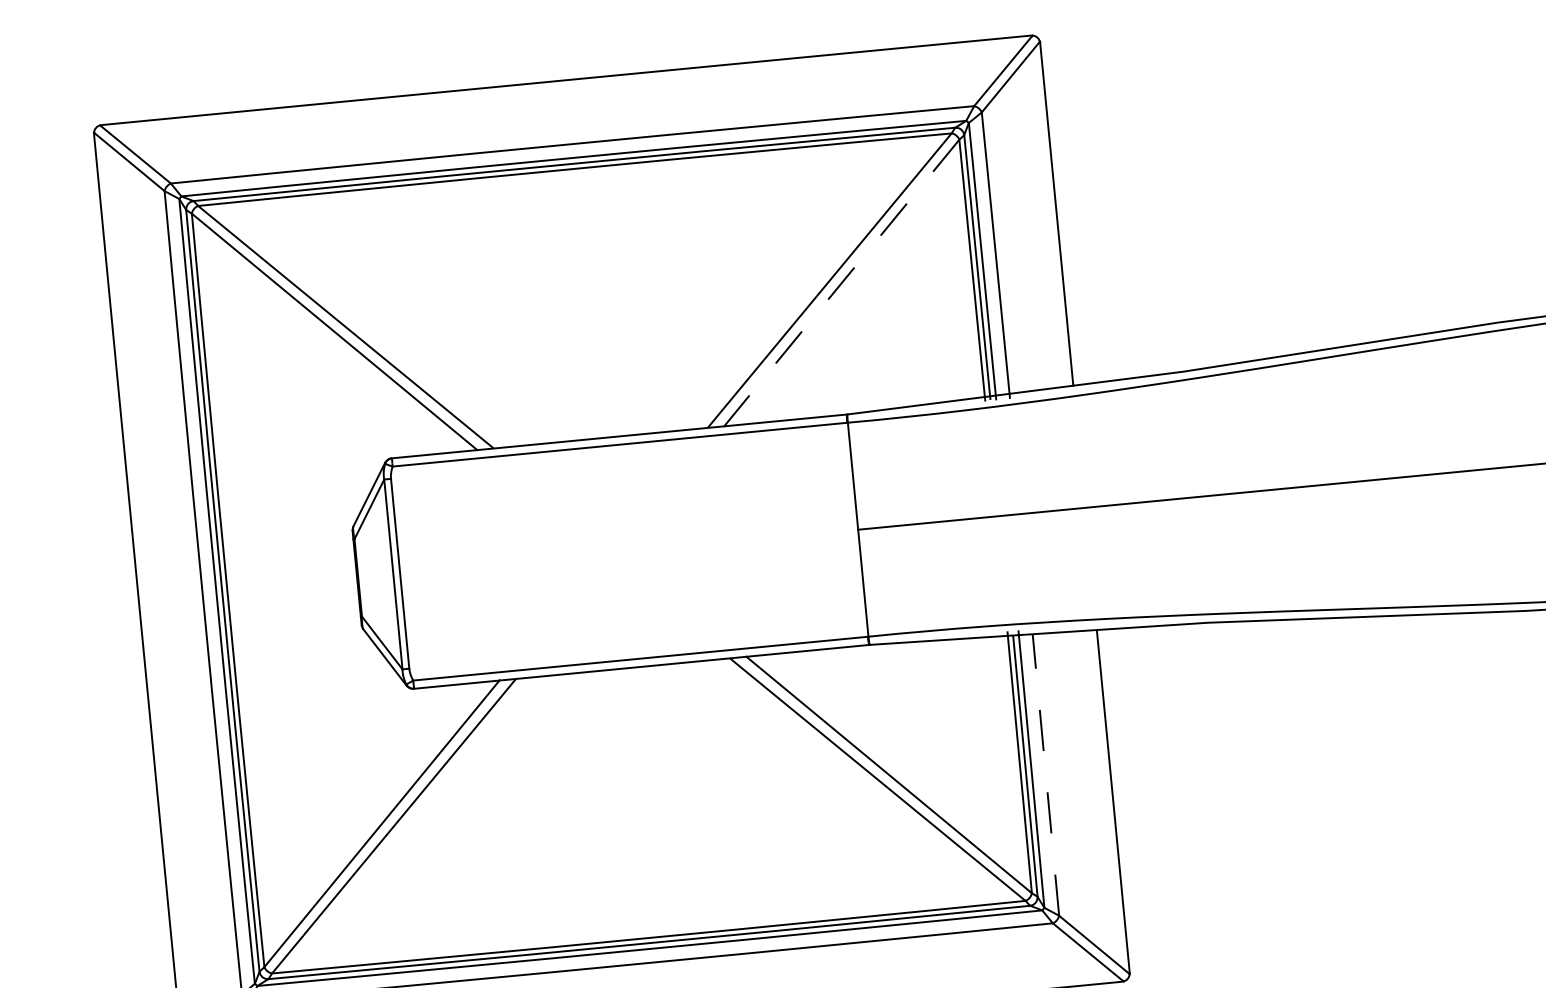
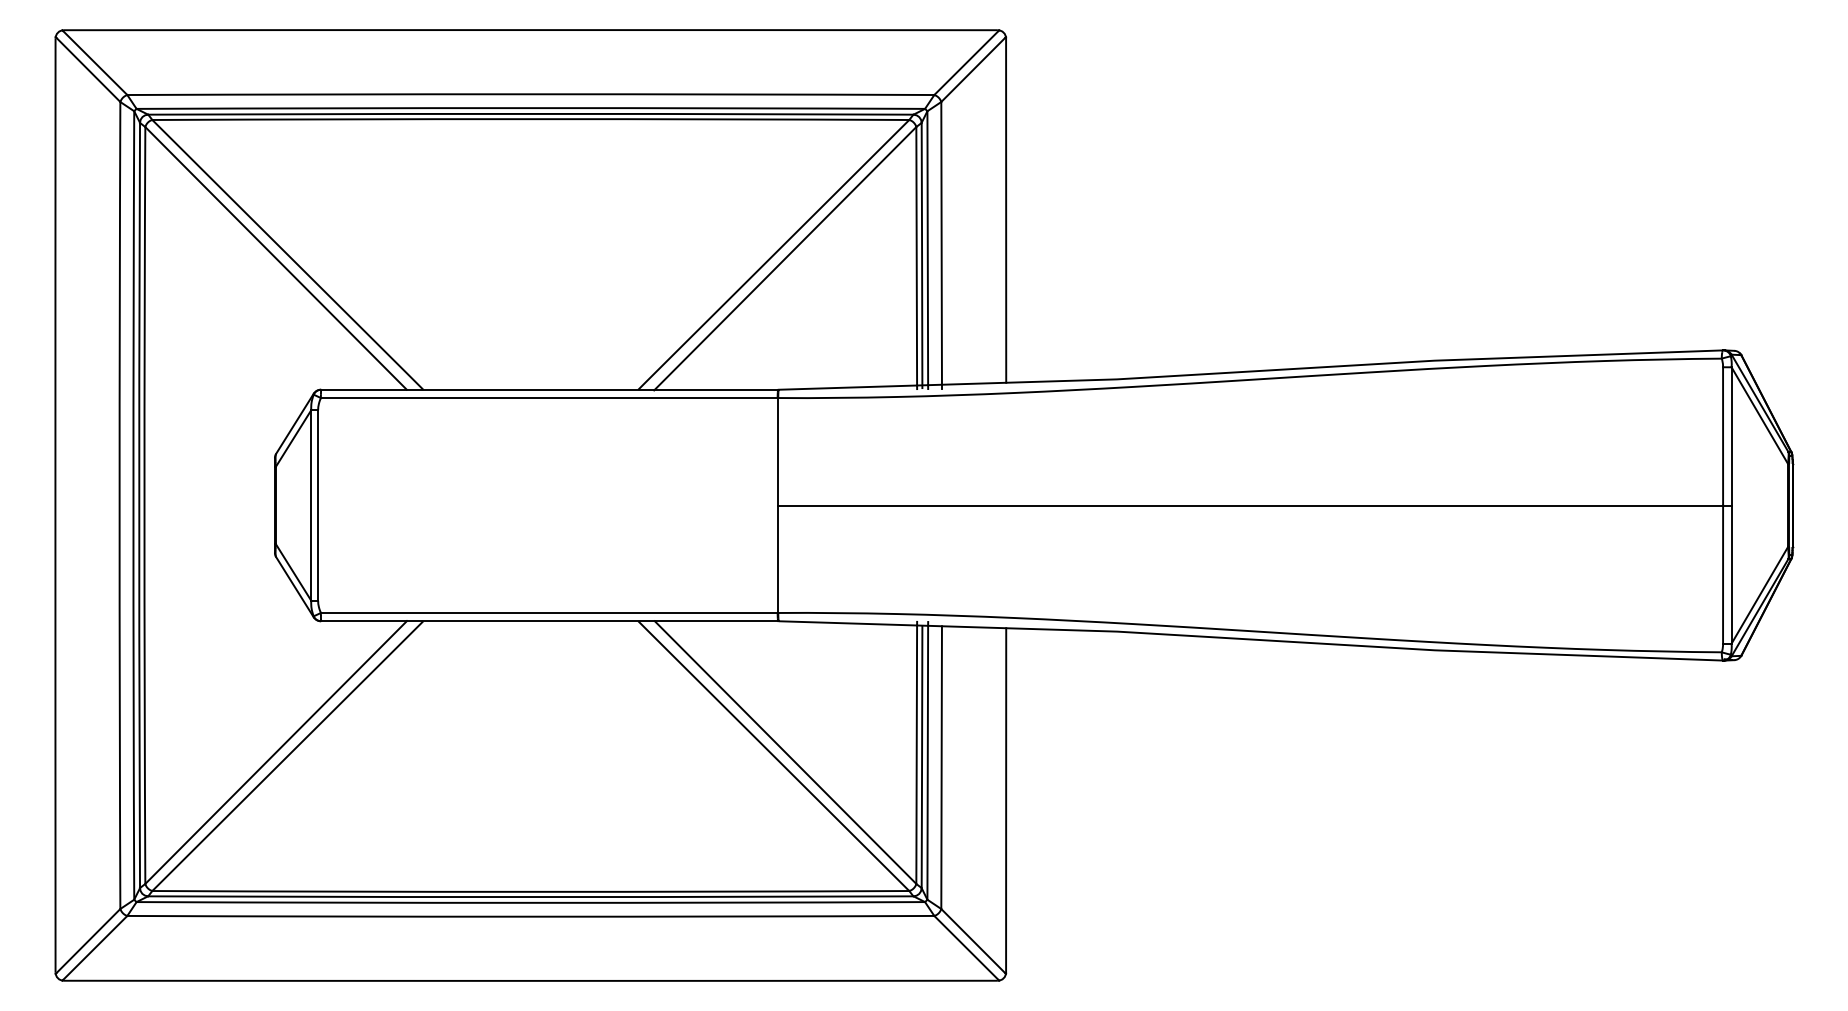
line: (841, 283) -> (785, 258), dashed -> solid
line: (1045, 774) -> (941, 767), dashed -> solid

